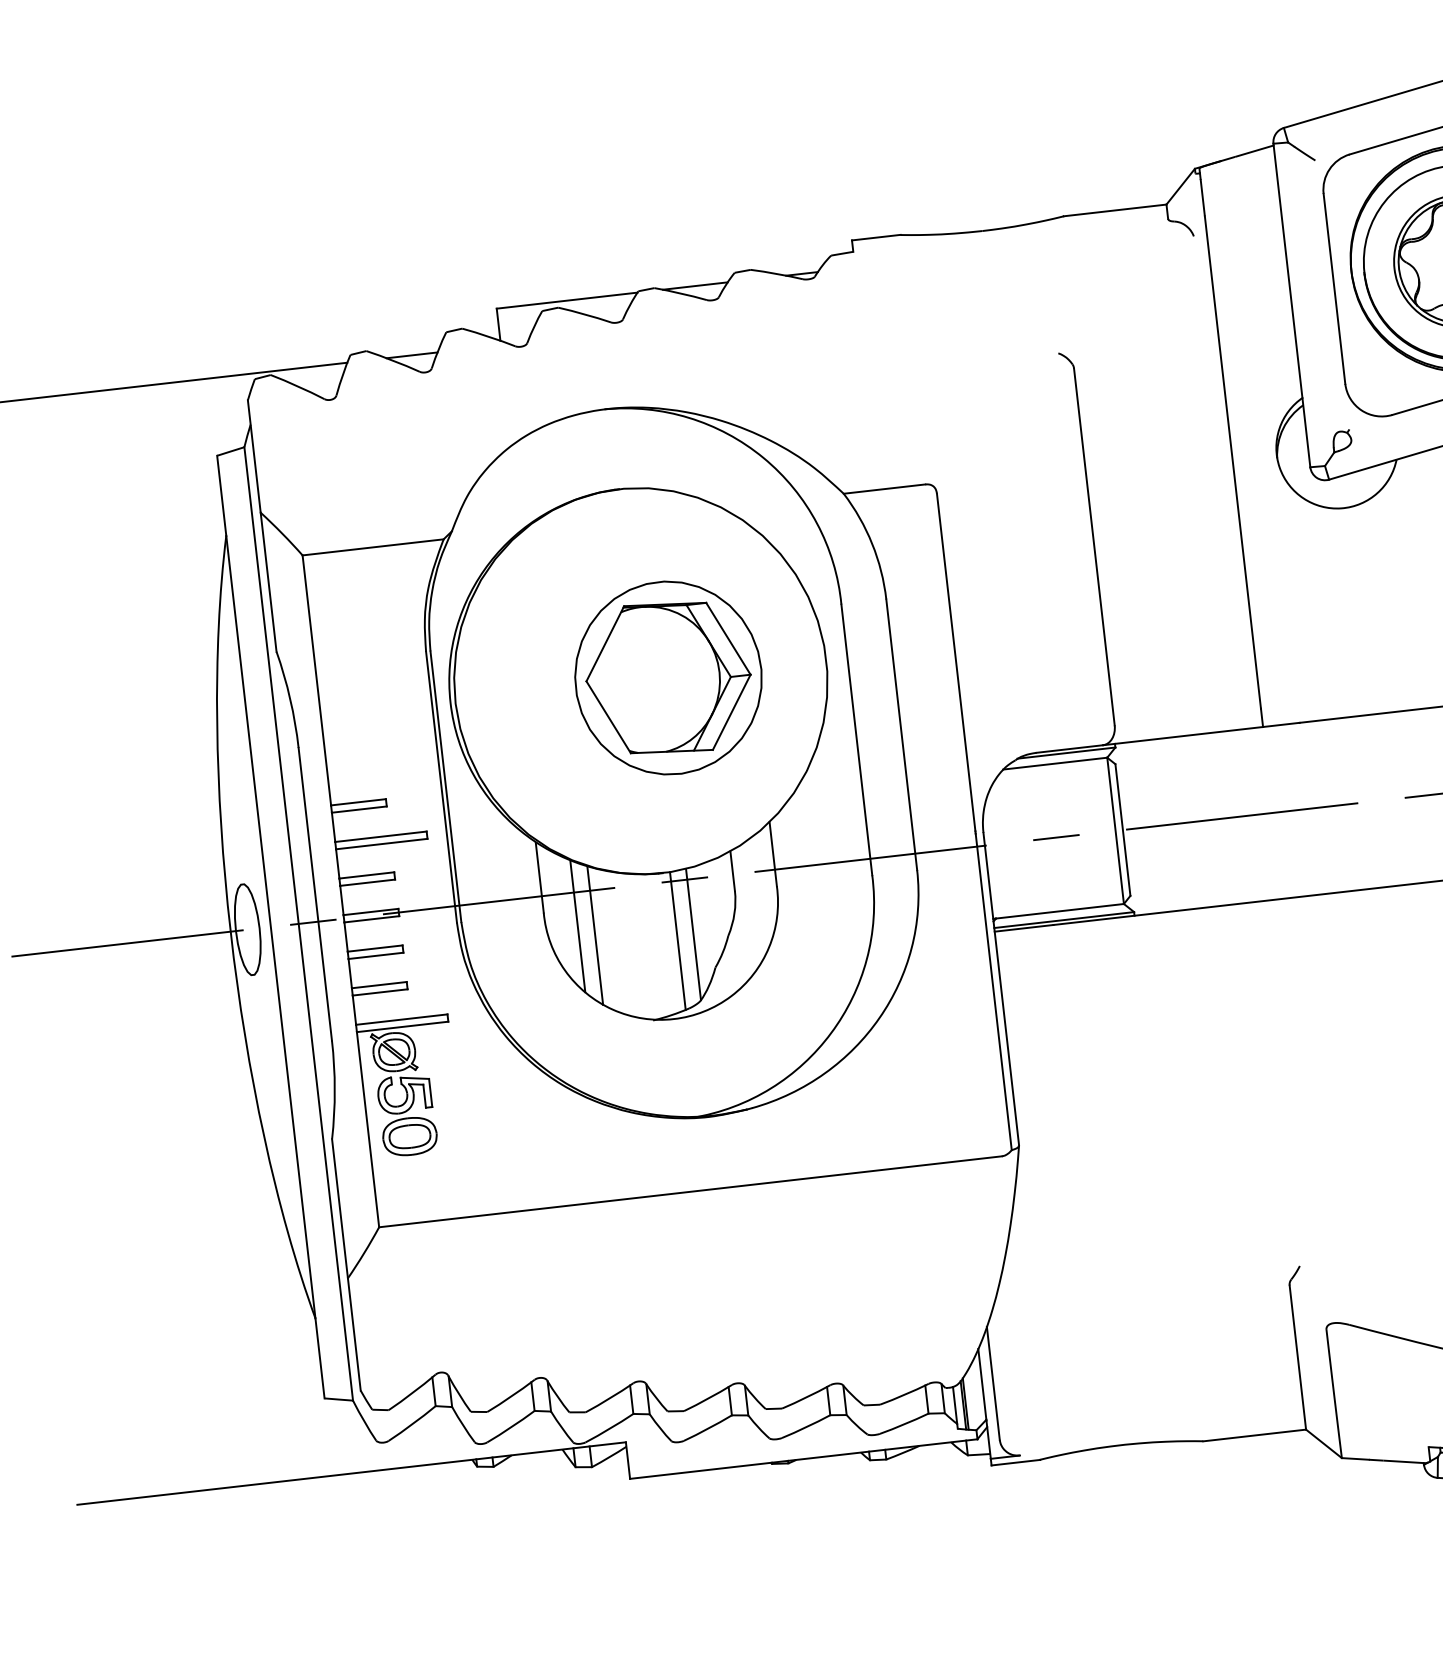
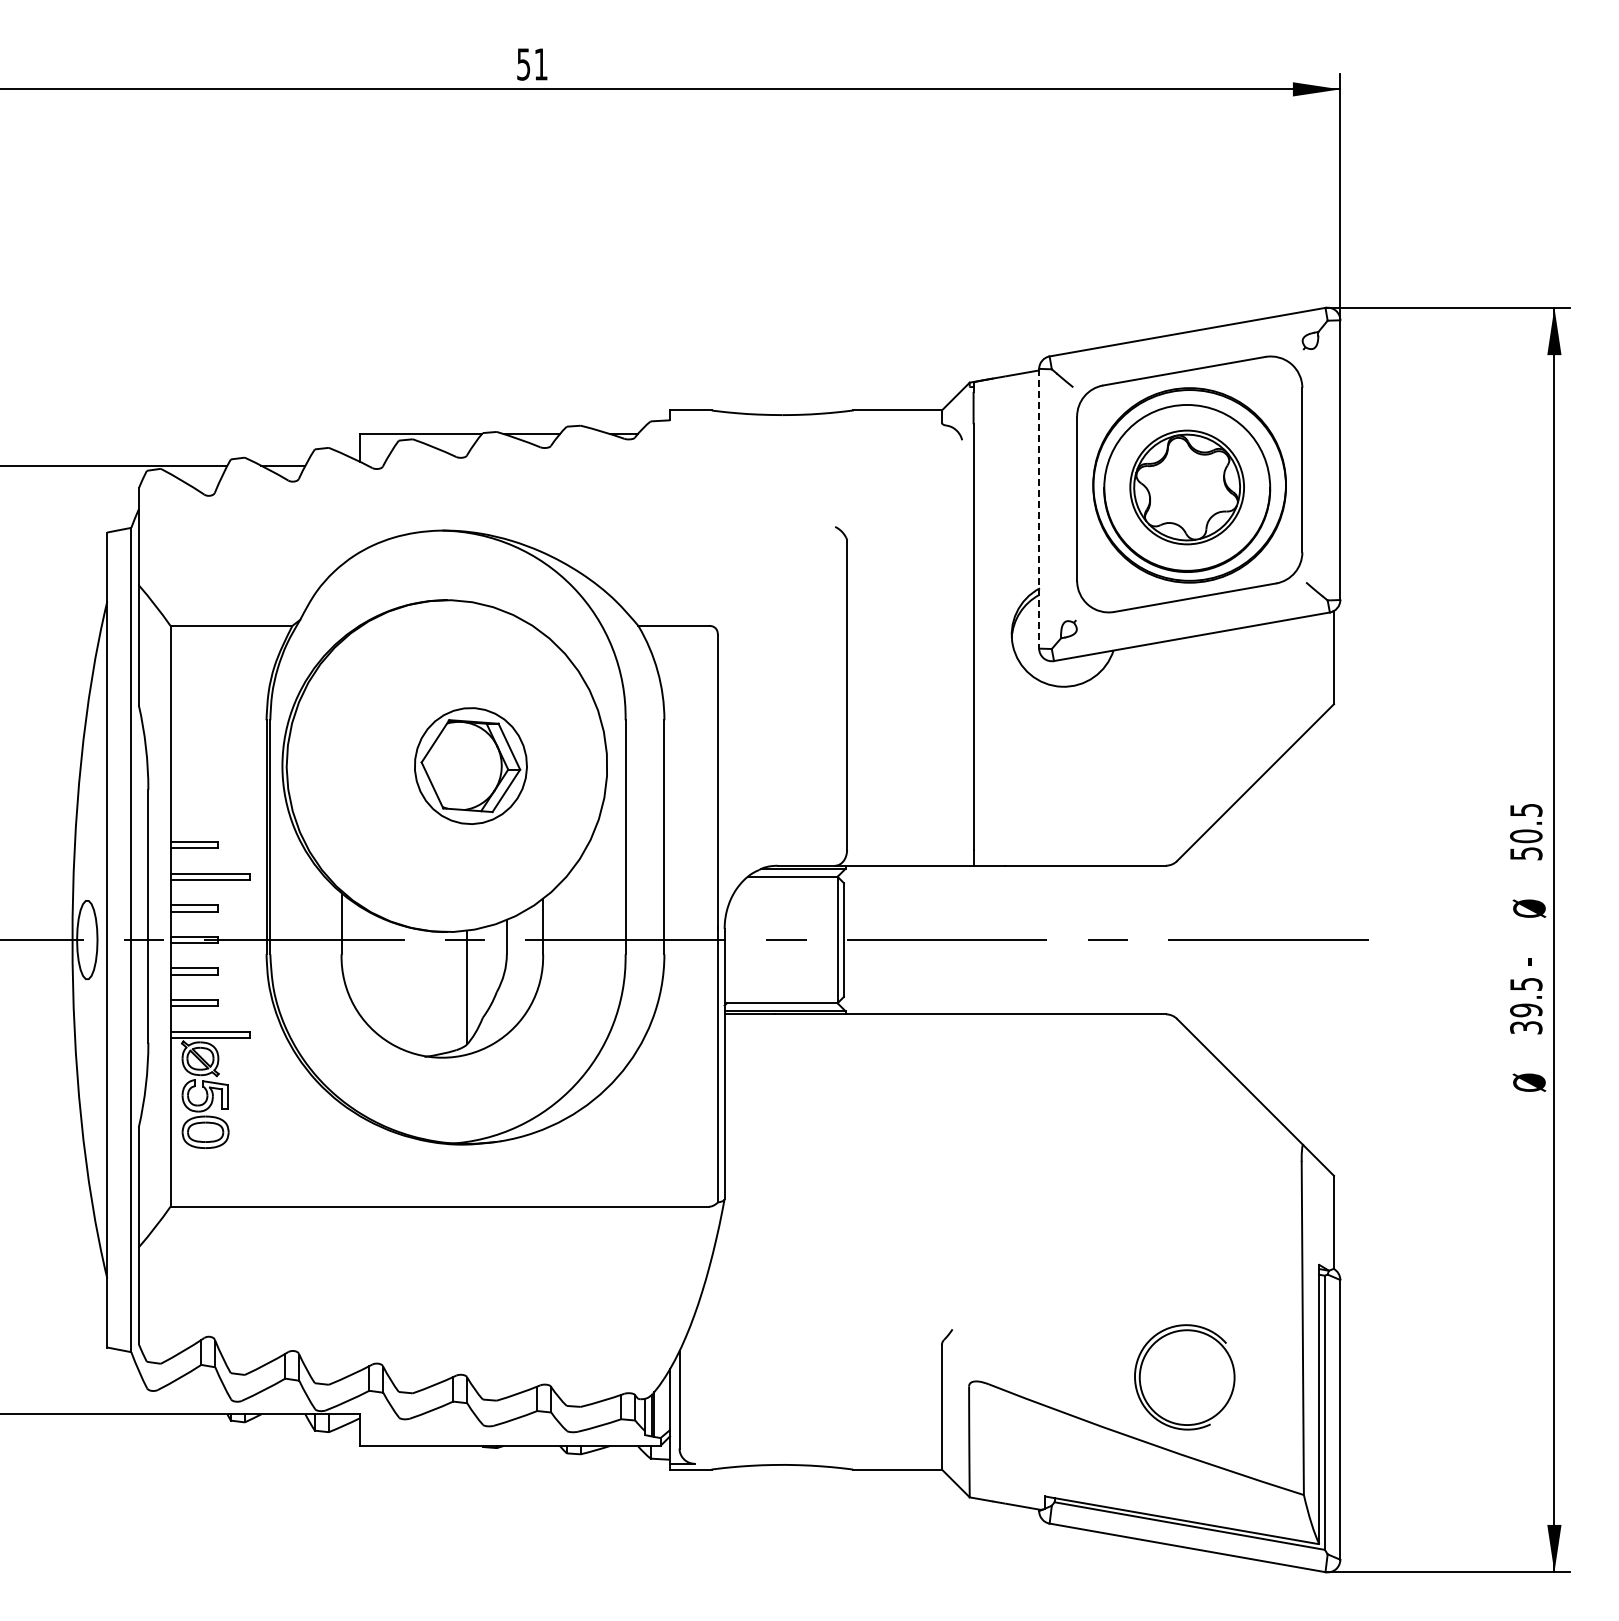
line: (1292, 305) -> (1039, 508), solid -> dashed
part: (667, 677) -> (470, 765), size x0.7
line: (578, 926) -> (369, 969), removed
line: (595, 935) -> (383, 978), removed
line: (678, 941) -> (453, 991), removed

